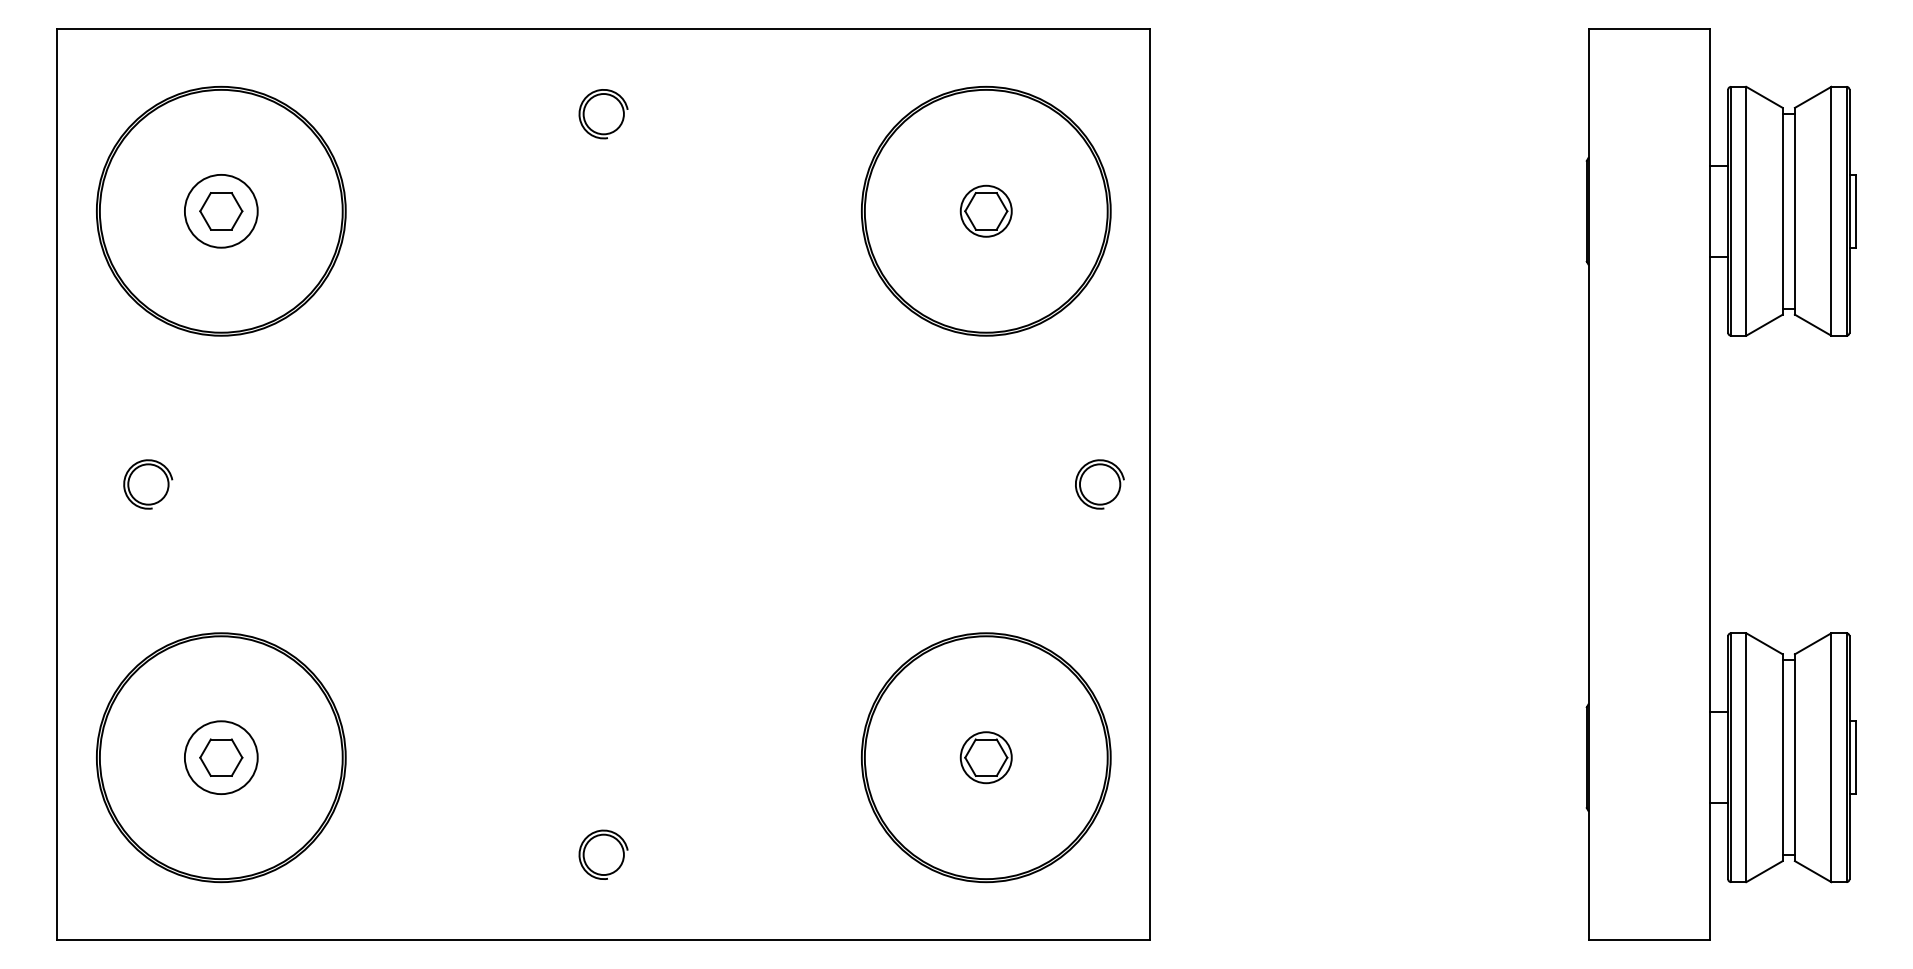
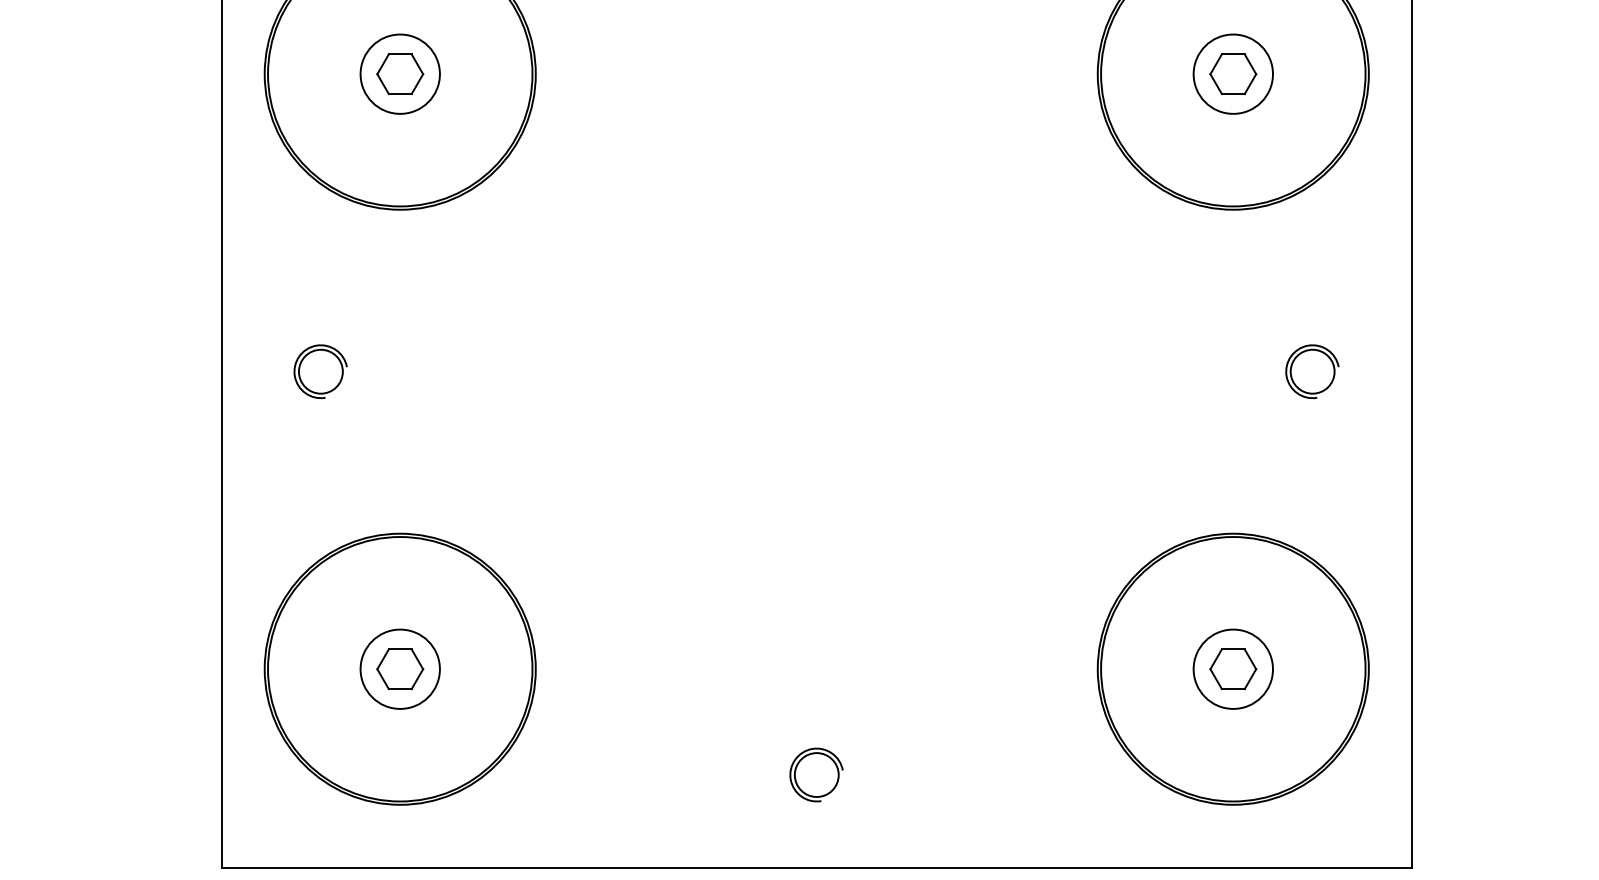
circle: (985, 210) -> (1232, 73), size x1.43
part: (1099, 484) -> (1311, 371), moved
circle: (985, 757) -> (1232, 669), size x1.43

